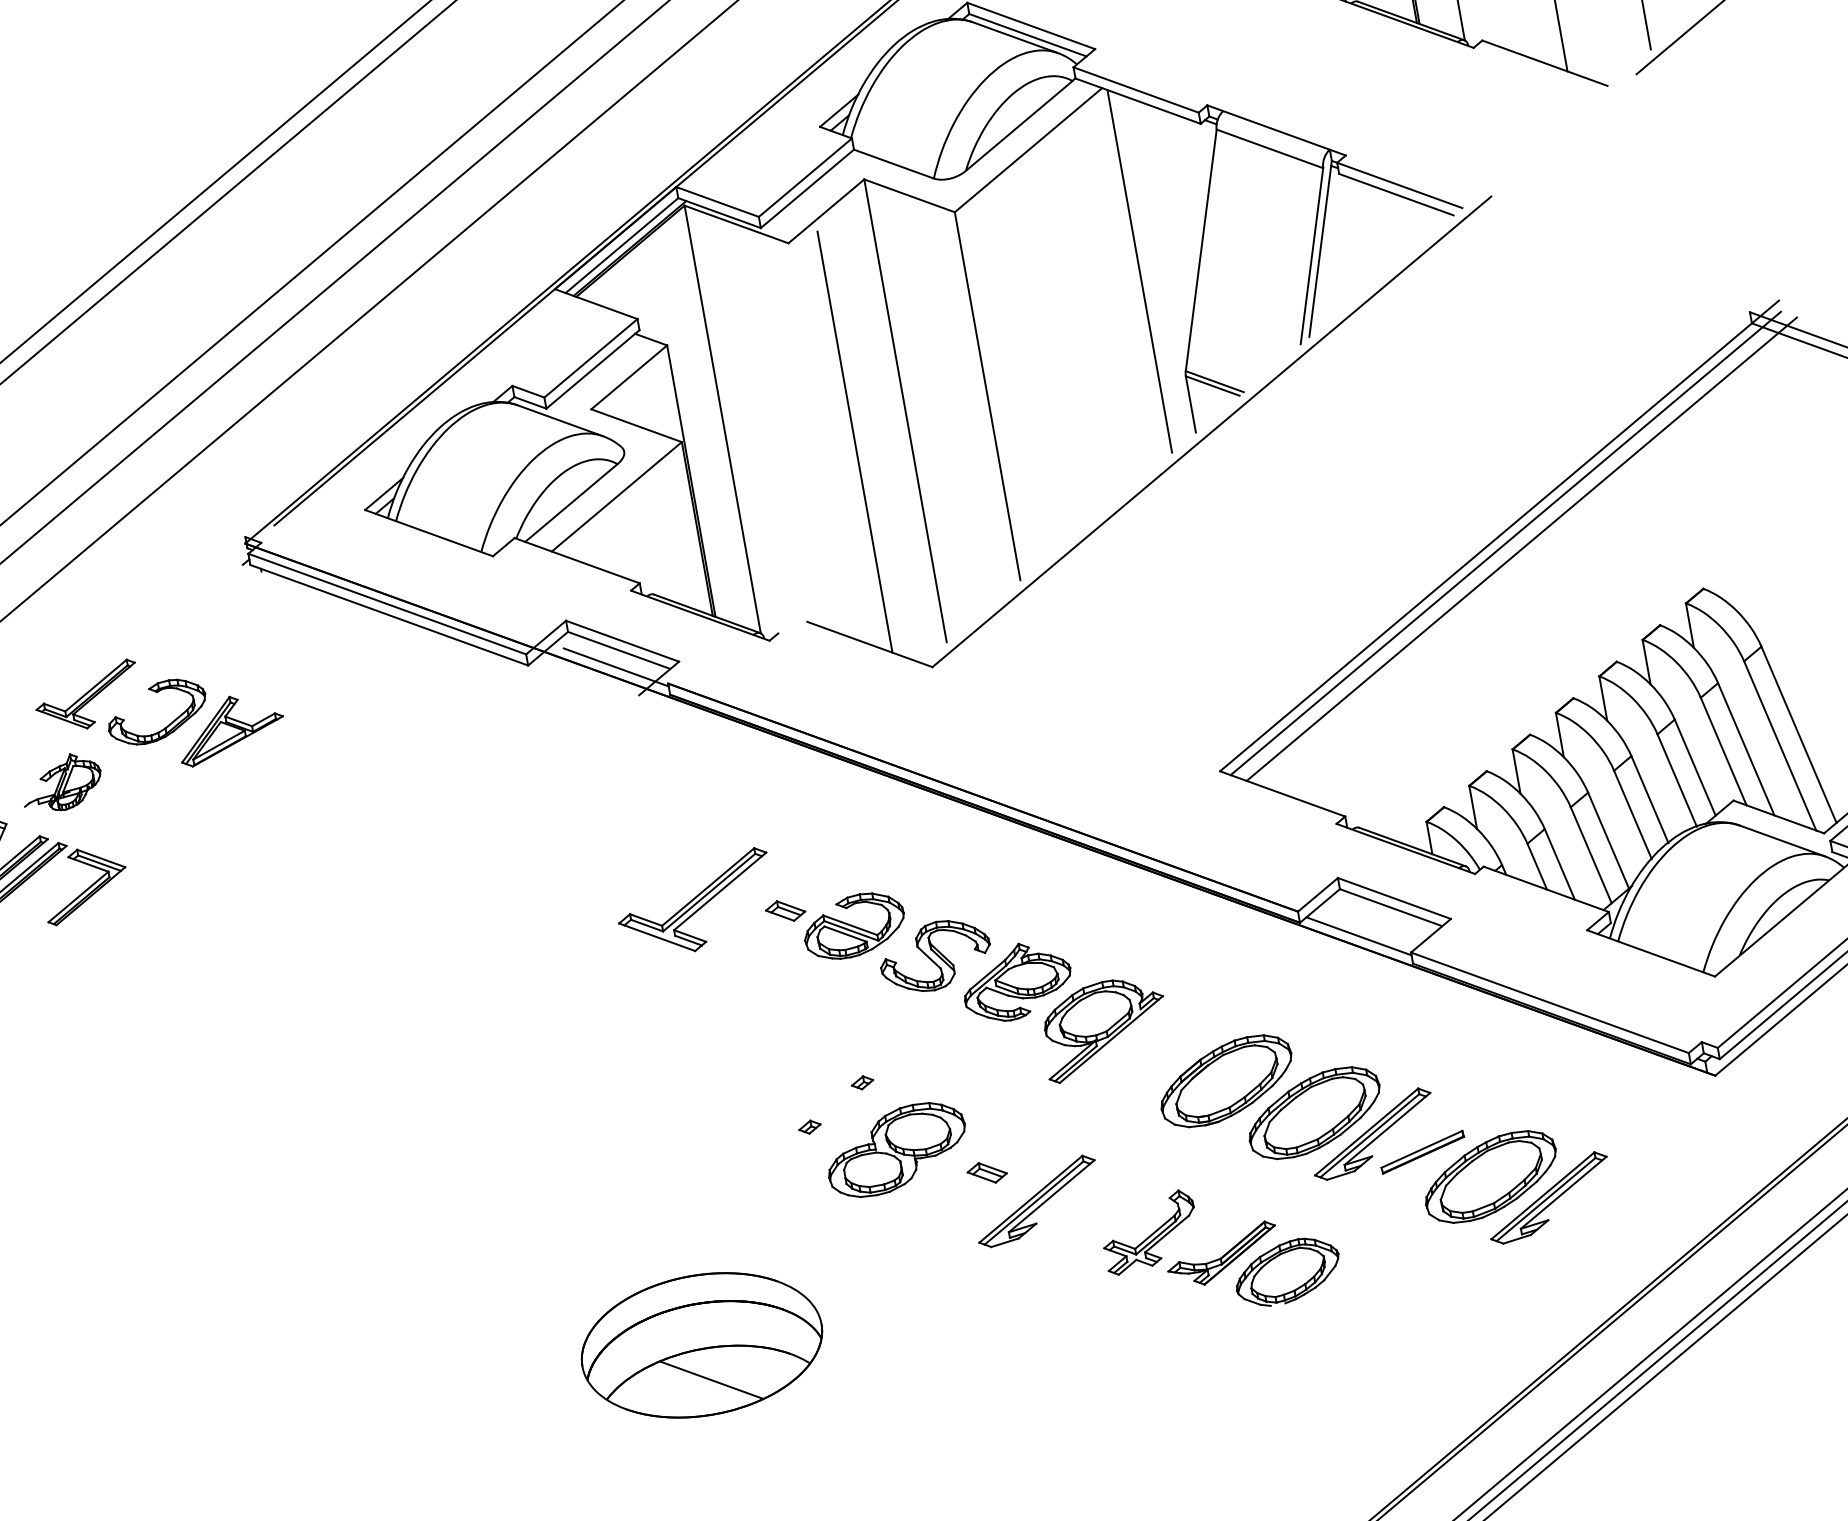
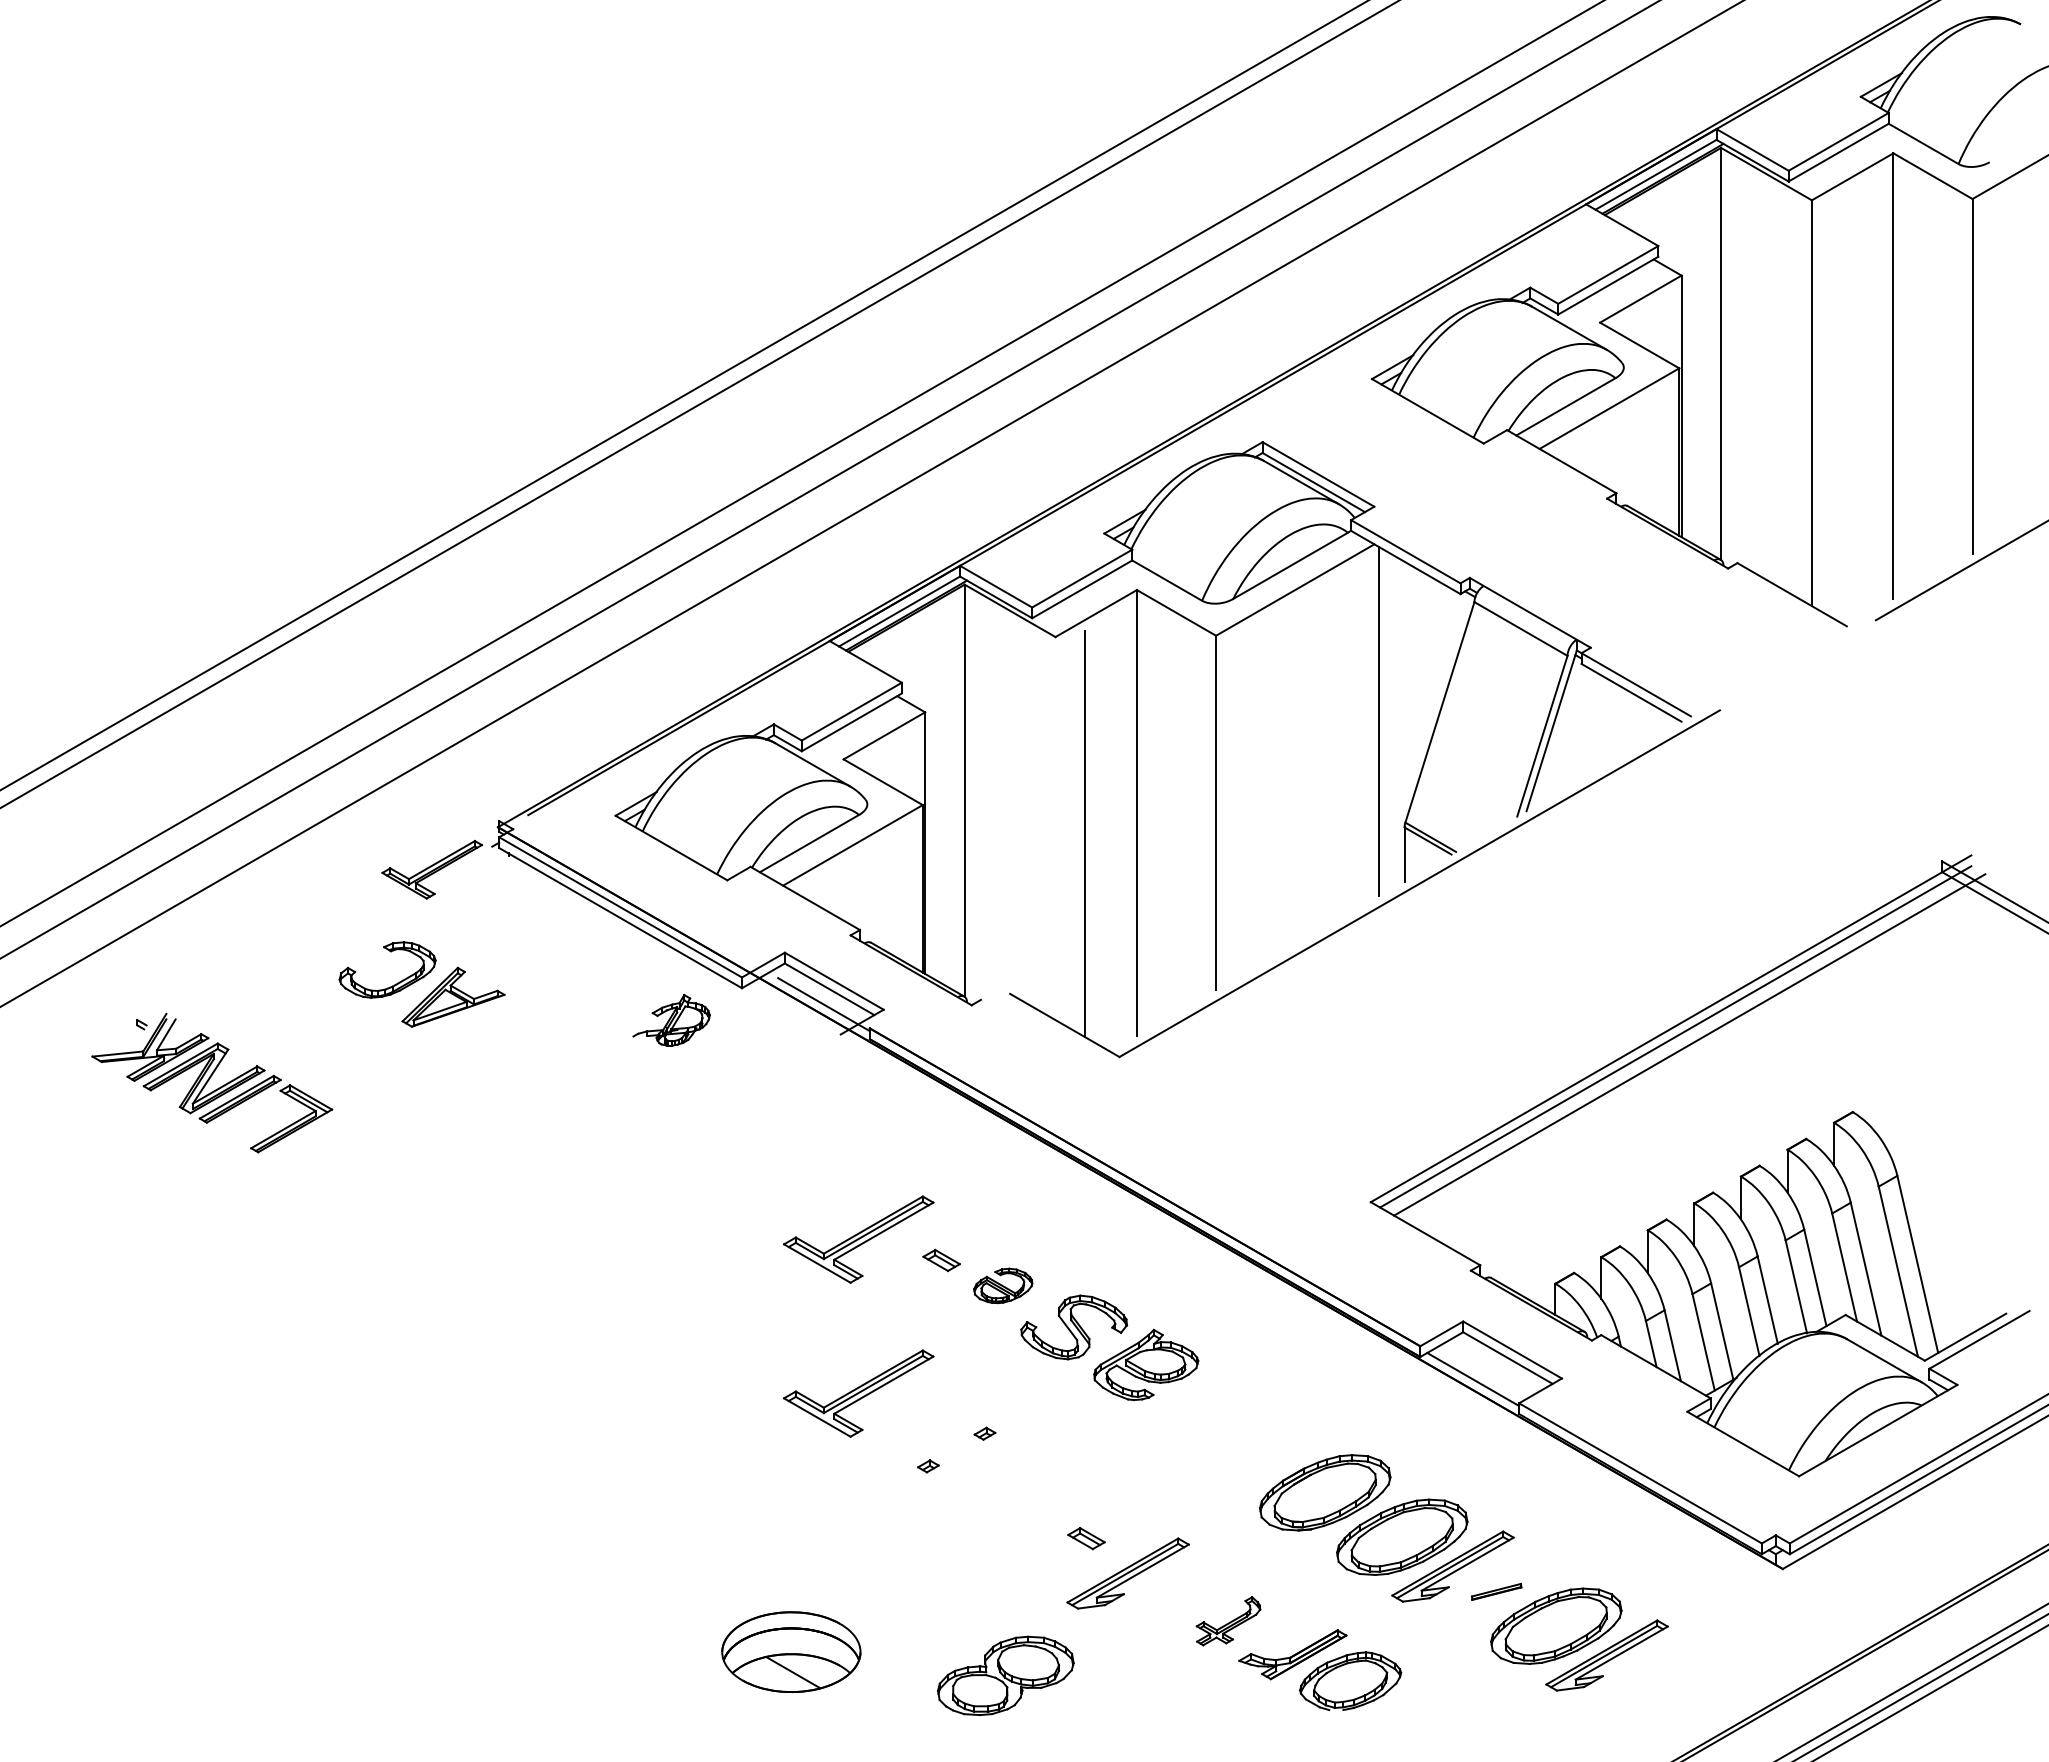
part: (86, 697) -> (431, 869), moved
part: (61, 783) -> (671, 1020), moved
part: (853, 925) -> (1002, 1285), size x0.6
part: (1104, 1027) -> (1220, 1422), removed
part: (723, 1064) -> (858, 1393), added
part: (896, 1149) -> (1005, 1675), moved
part: (1422, 1151) -> (1496, 1591), size x0.6
part: (1149, 1231) -> (1228, 1620), size x0.7
part: (702, 1344) -> (791, 1651), size x0.6

